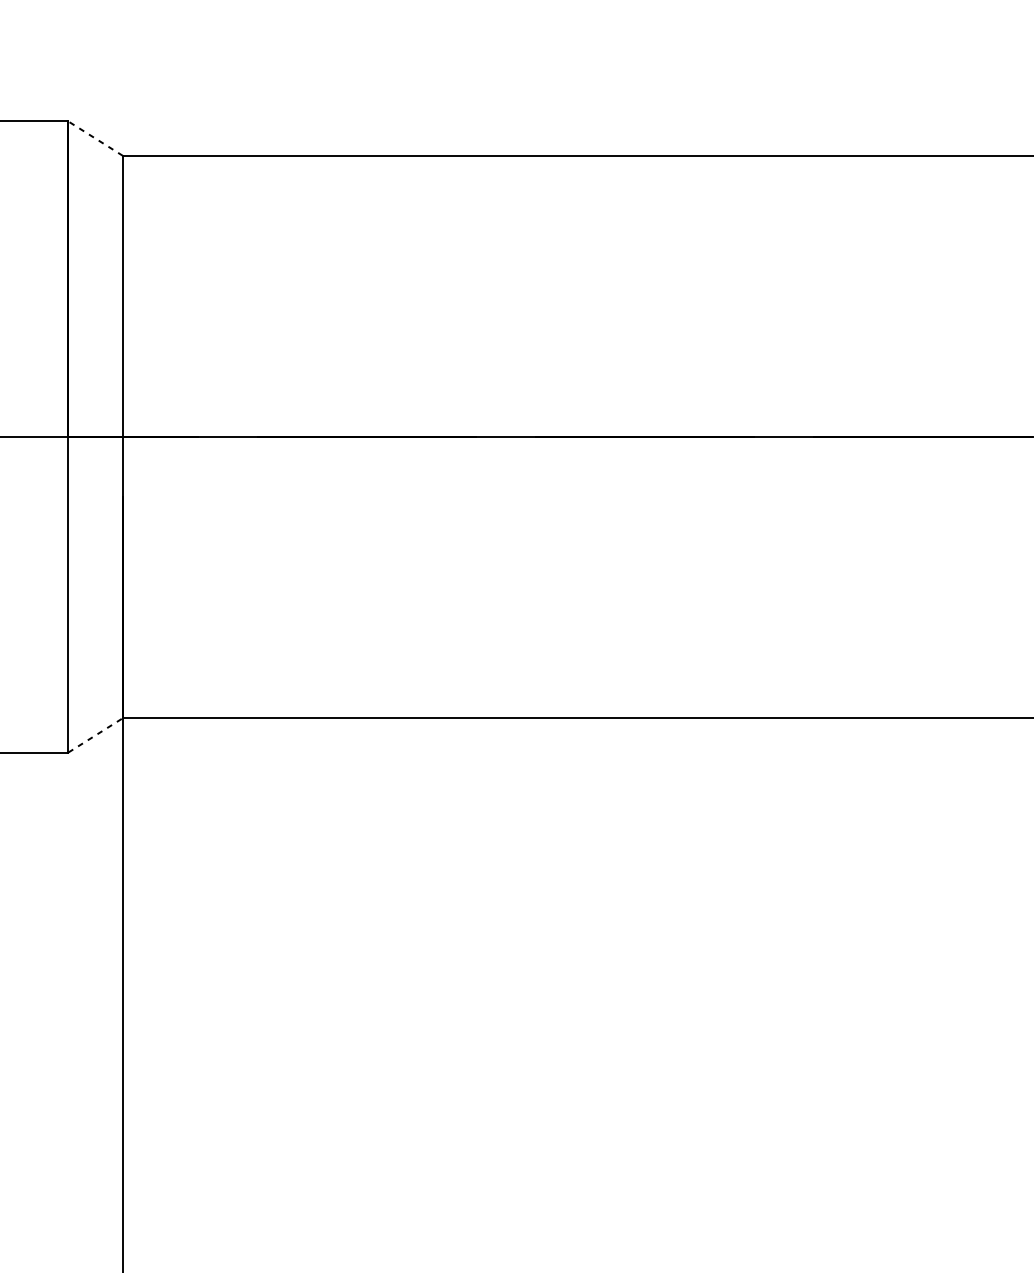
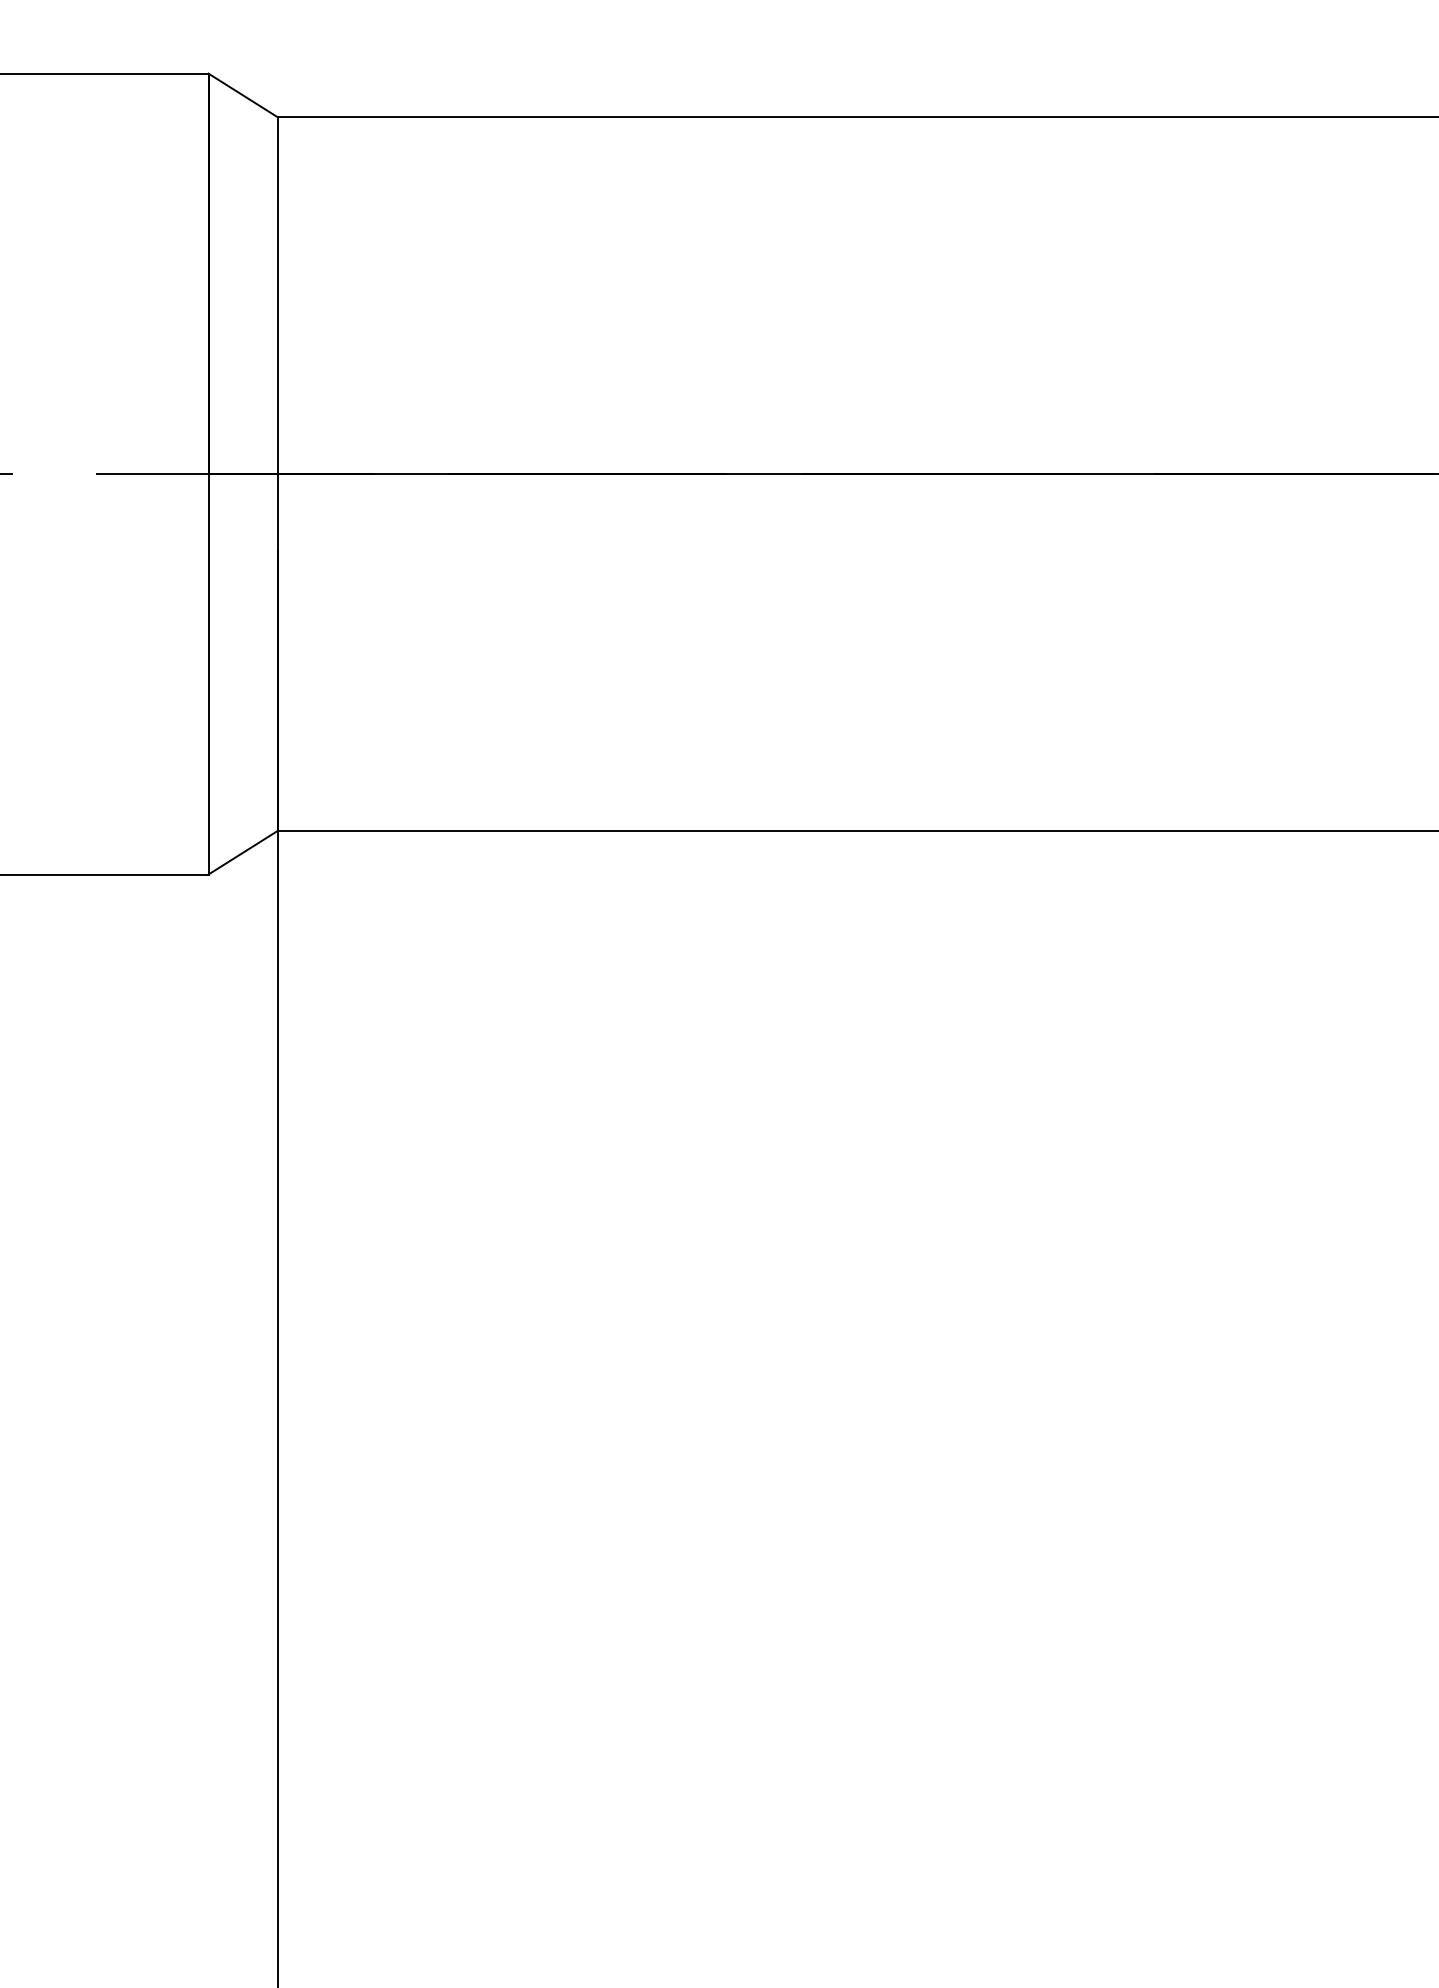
line: (95, 138) -> (243, 95), dashed -> solid
line: (95, 735) -> (243, 852), dashed -> solid

